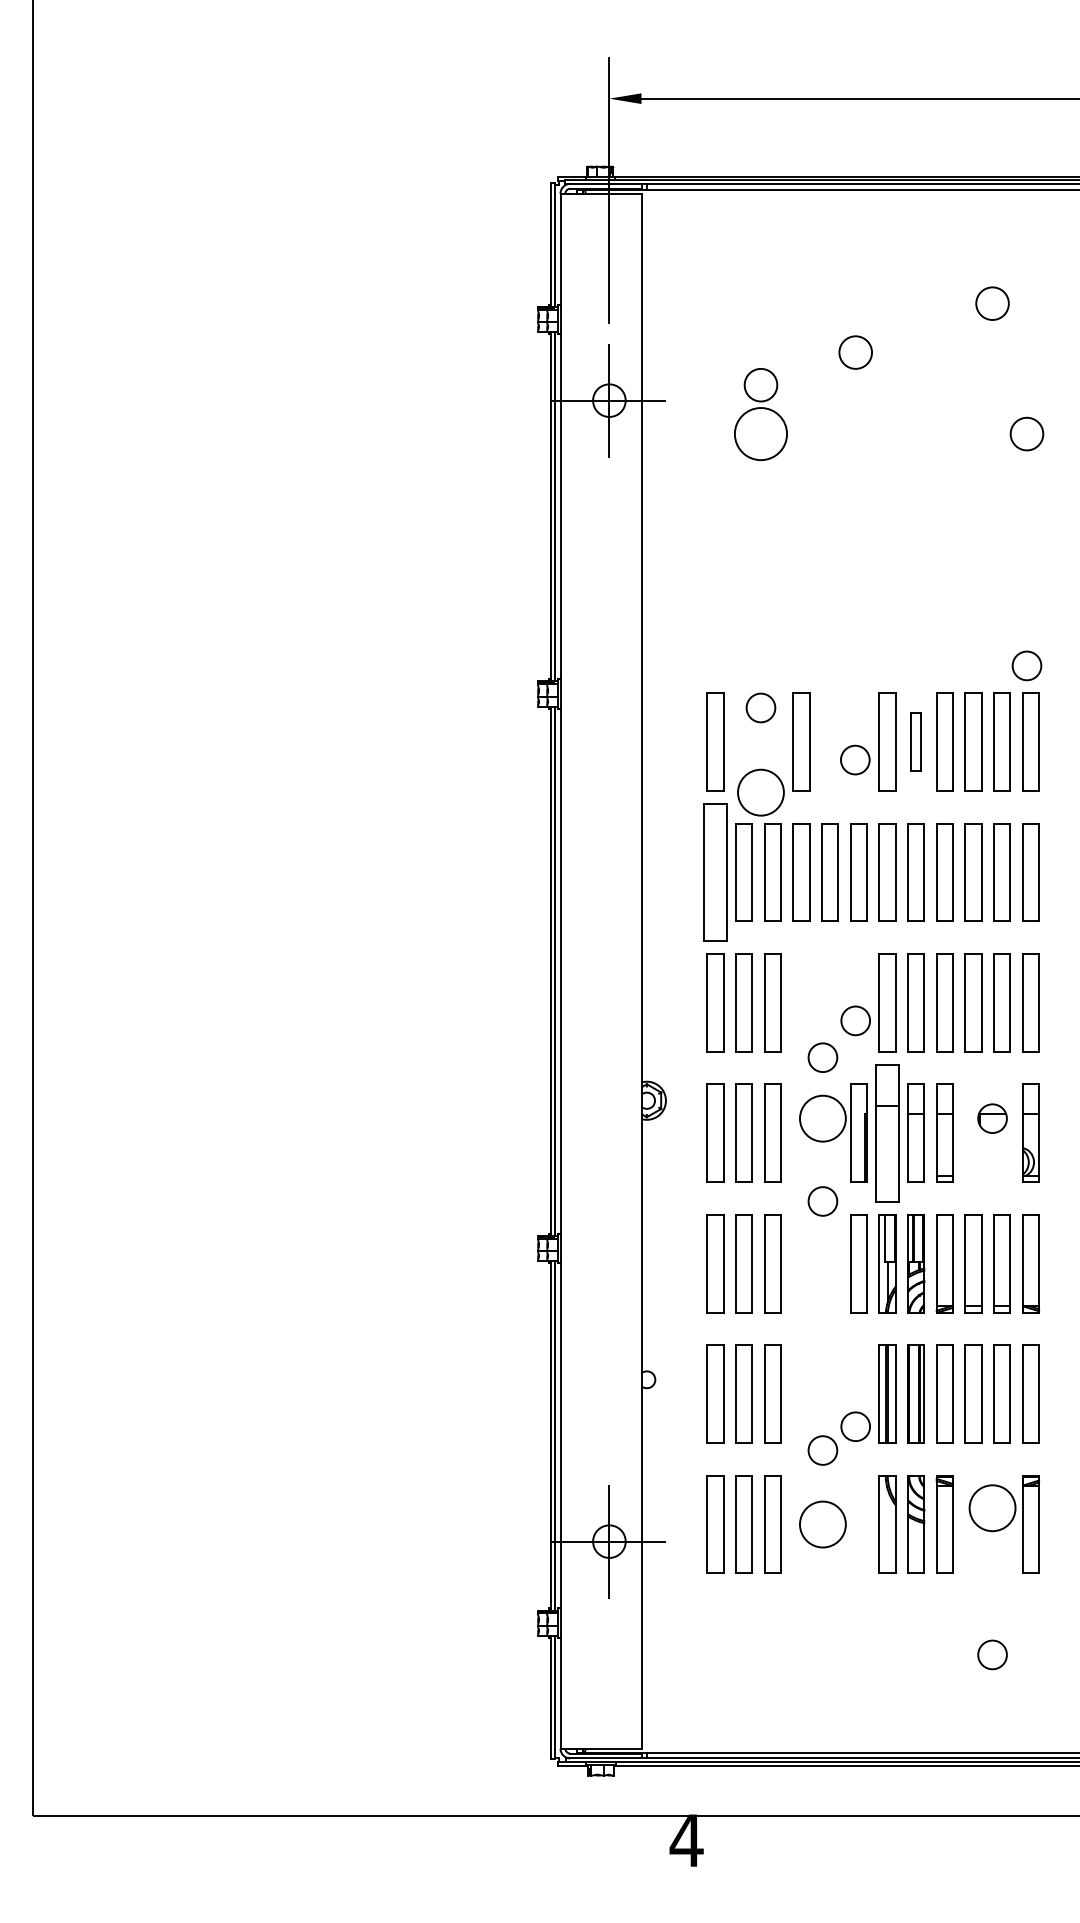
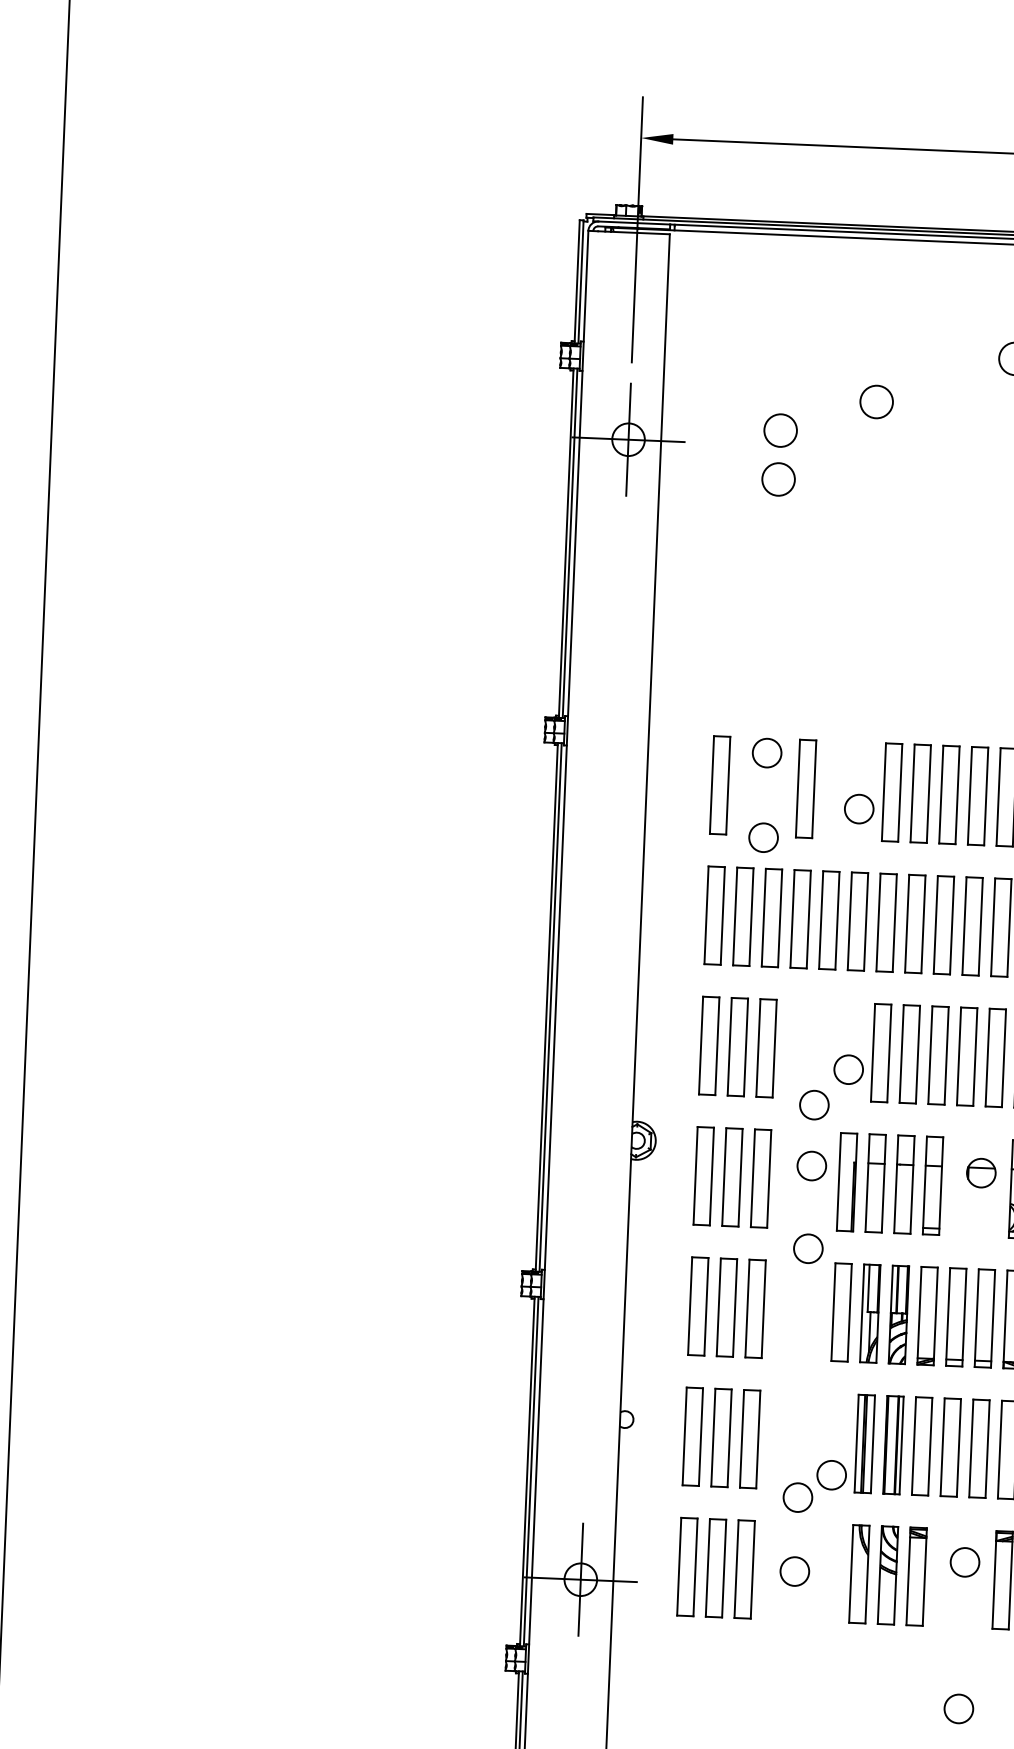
circle: (760, 433) -> (778, 478), size x0.62
part: (915, 741) -> (920, 793), size x1.67
circle: (760, 792) -> (763, 837), size x0.62
part: (715, 872) -> (714, 915), size x0.71
circle: (822, 1118) -> (811, 1165), size x0.62
part: (887, 1132) -> (875, 1182), size x0.71
circle: (992, 1507) -> (964, 1561), size x0.62
circle: (822, 1524) -> (794, 1571), size x0.62

